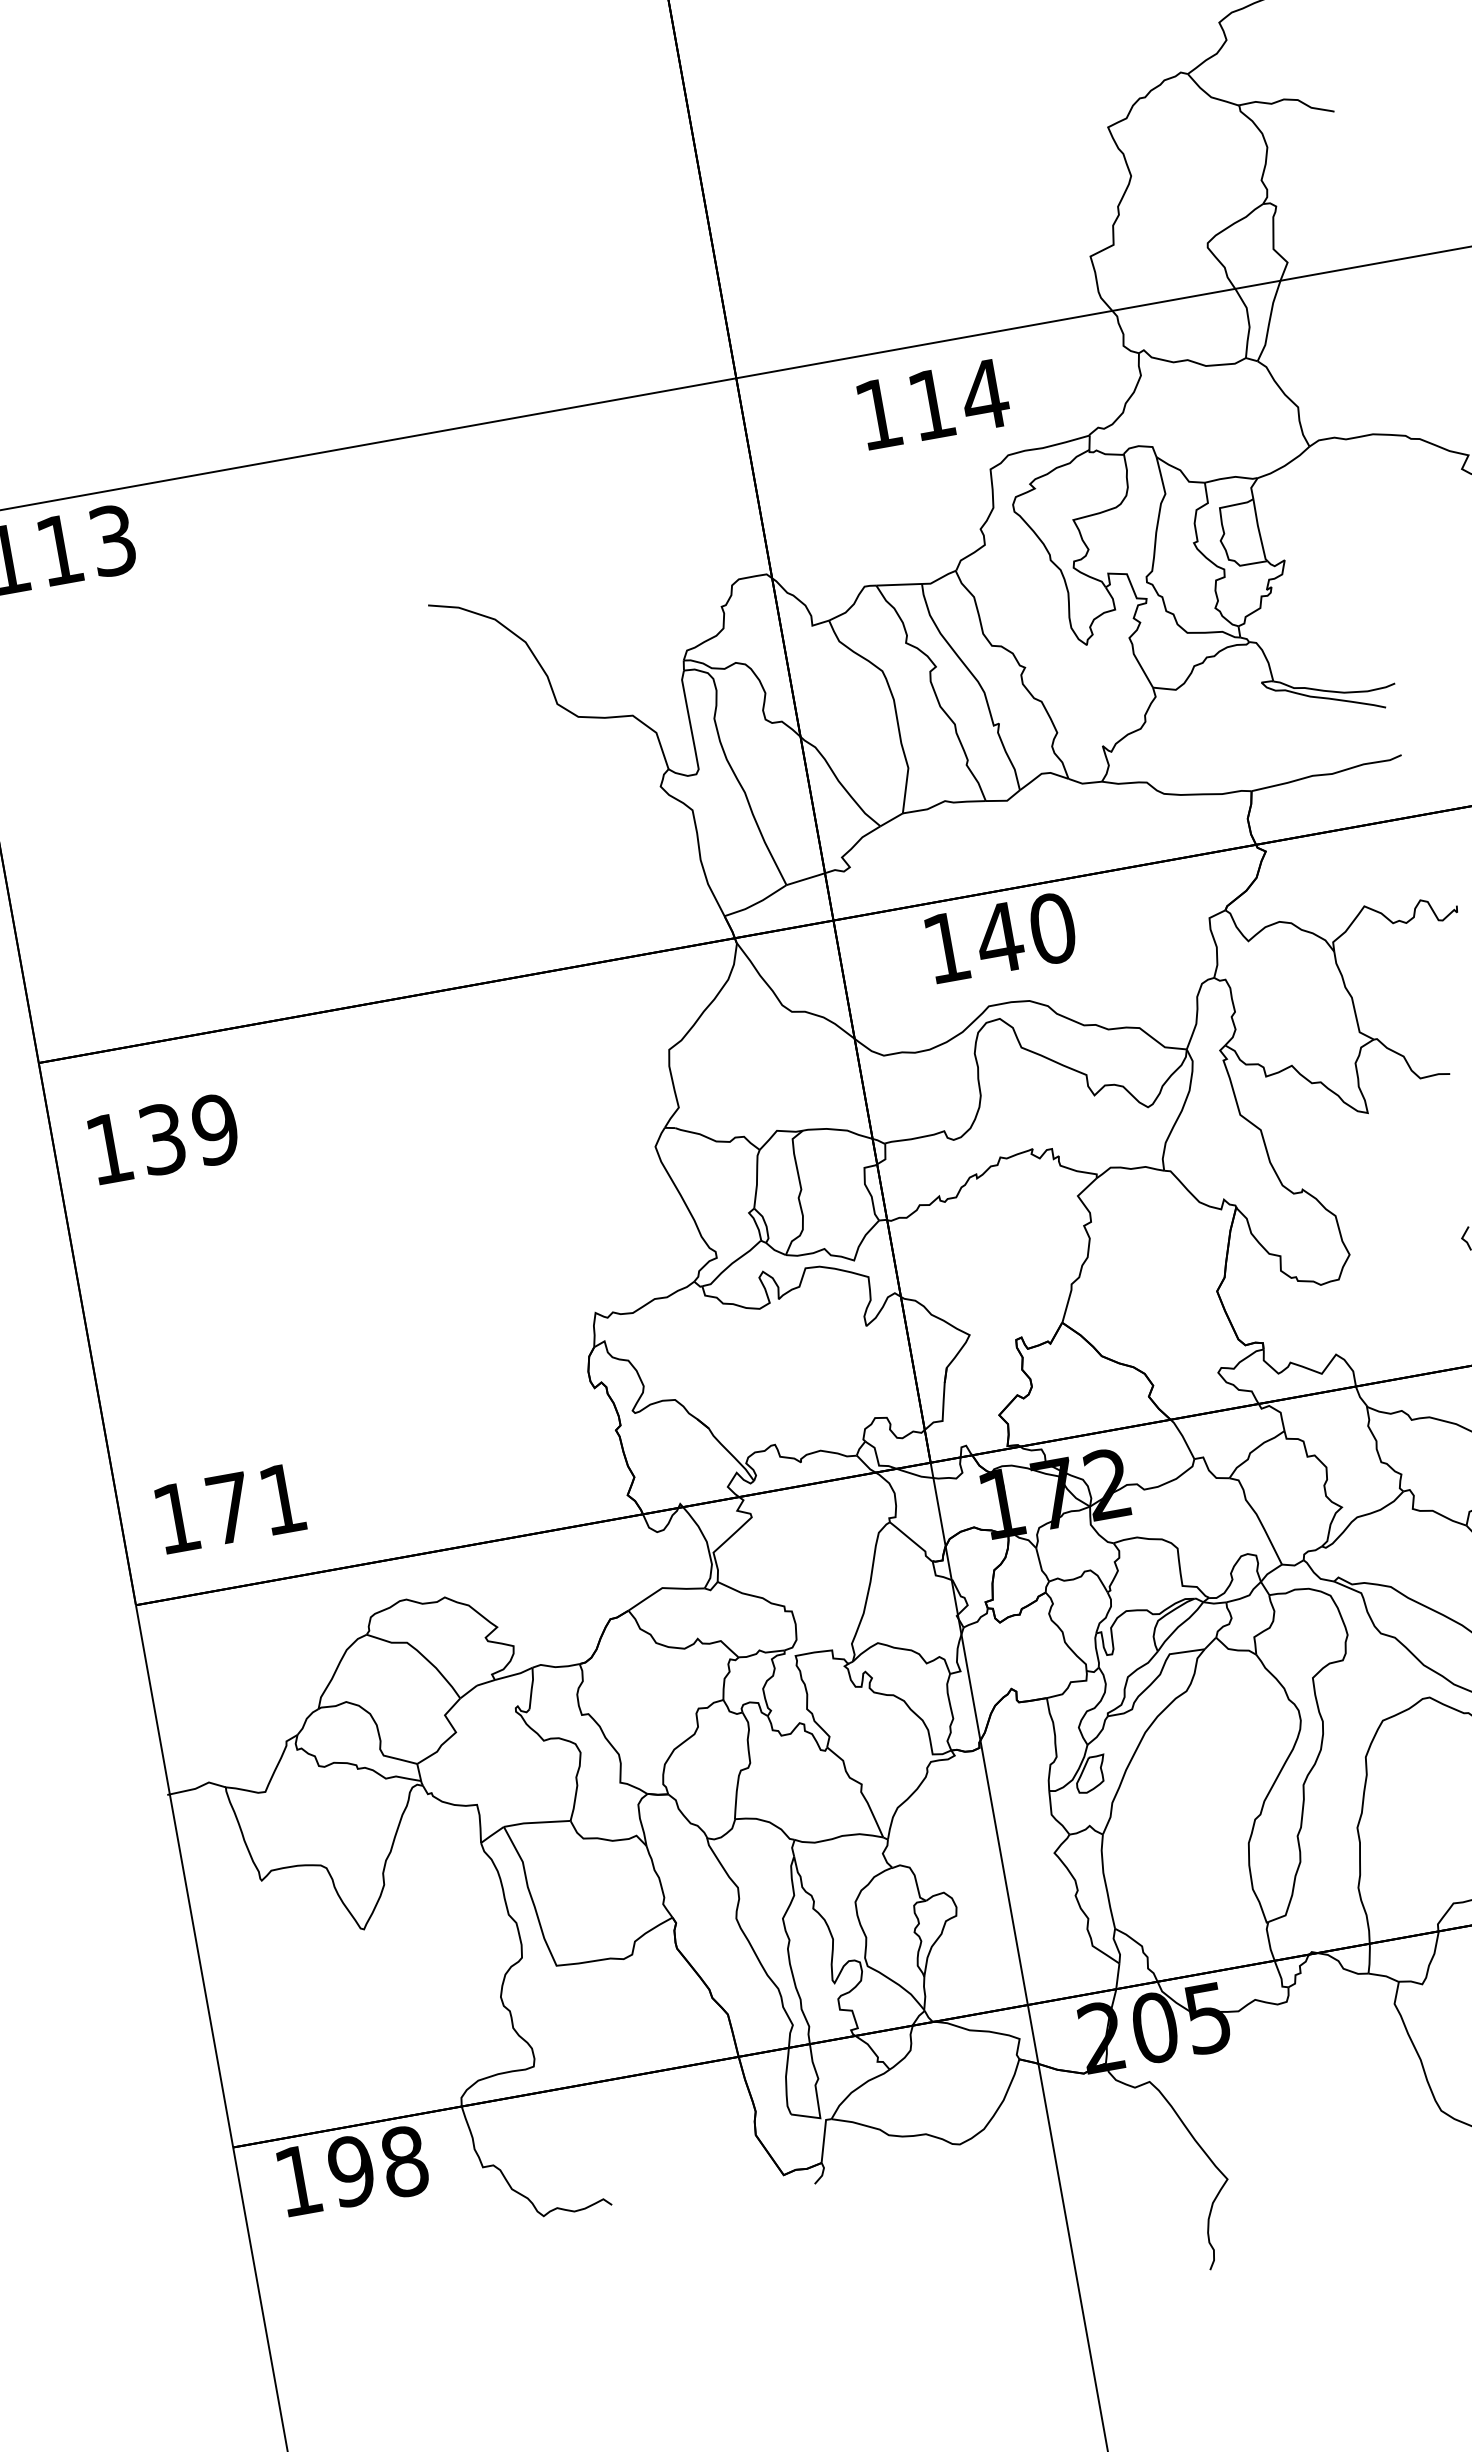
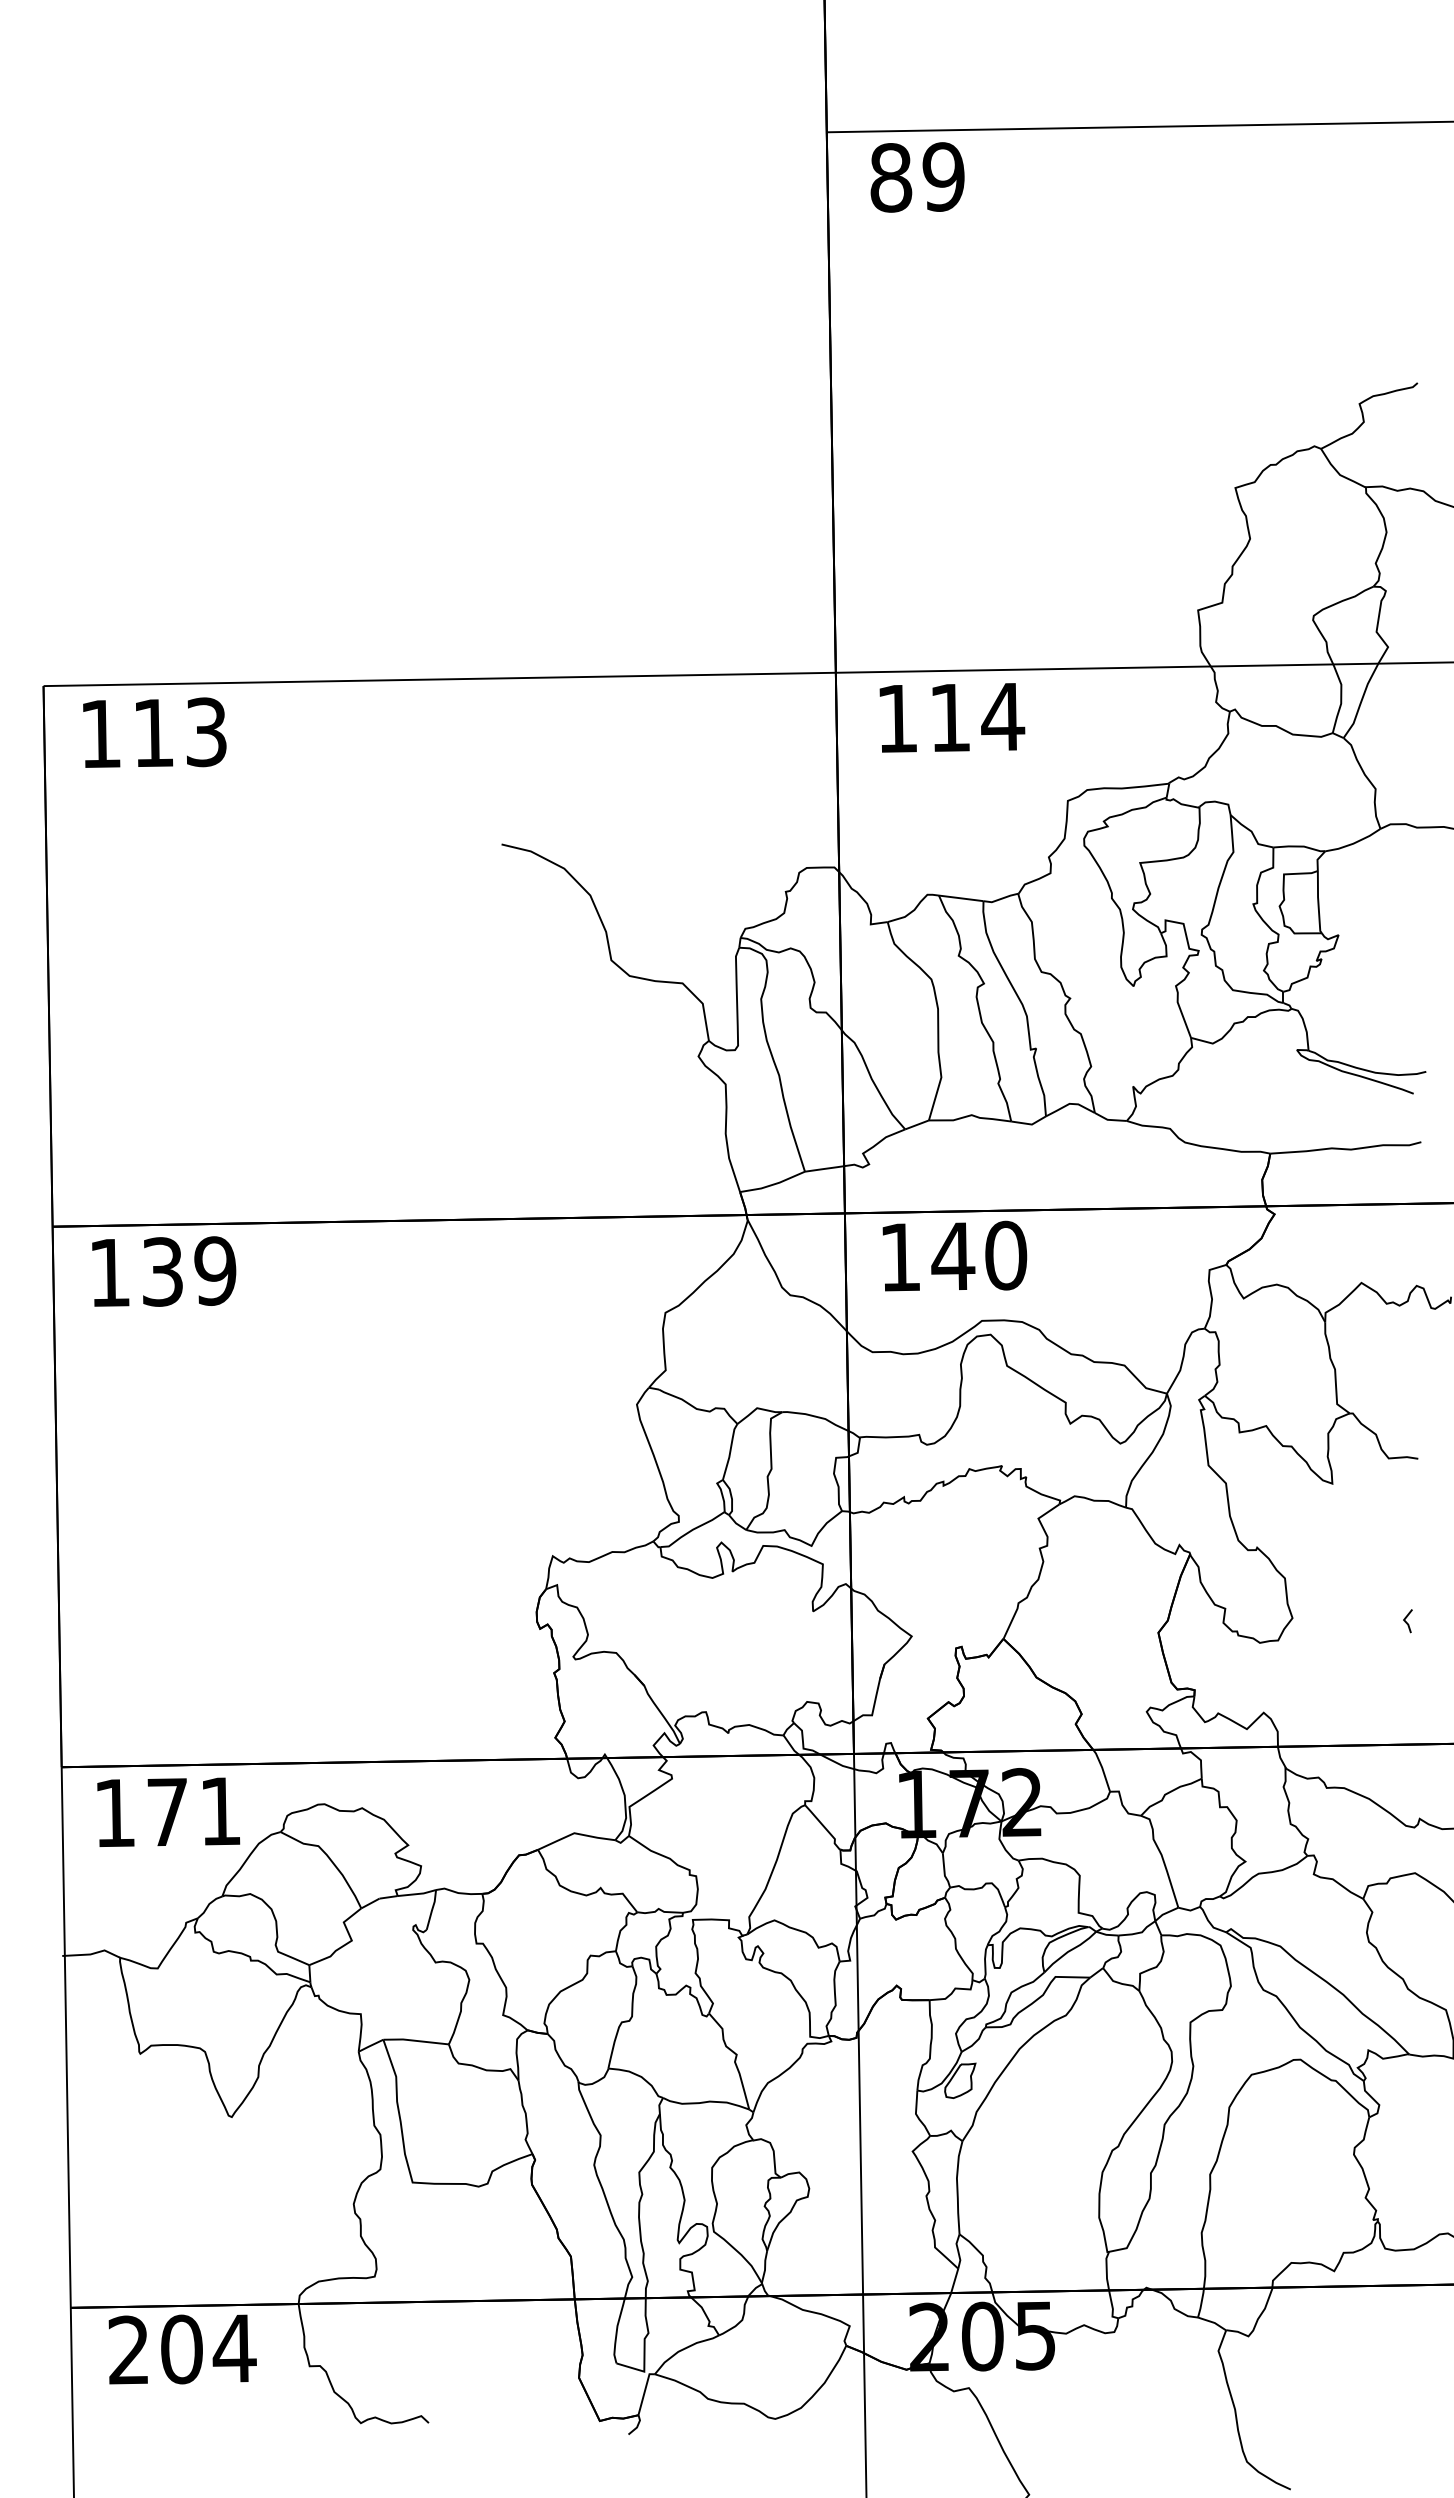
text: (934, 403) -> (952, 717), moved
text: (1000, 936) -> (954, 1255), moved
text: (164, 1138) -> (164, 1271), moved
text: (230, 1507) -> (168, 1811), moved
text: (352, 2170) -> (182, 2348), 198 -> 204

